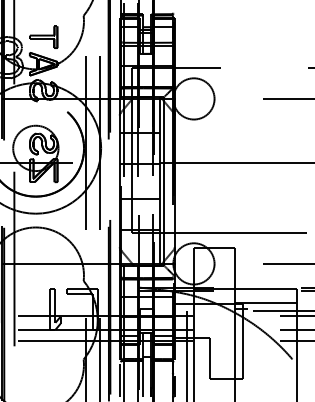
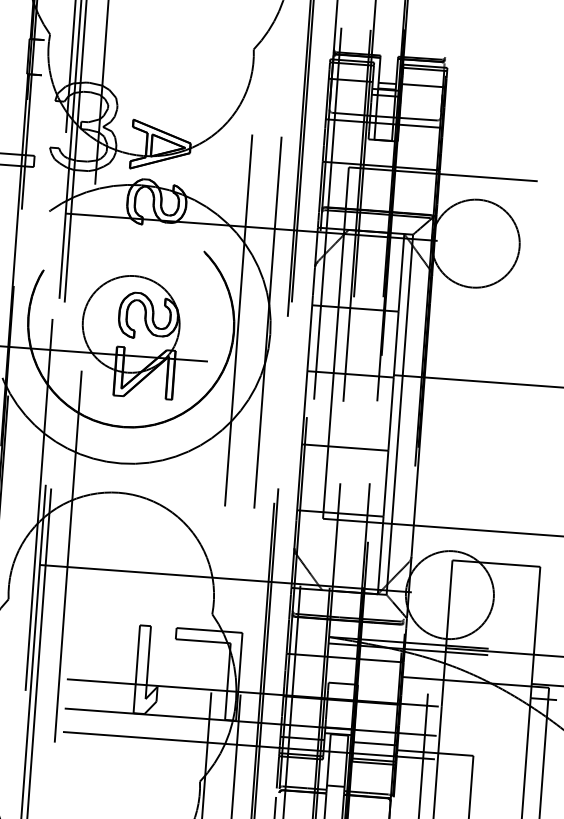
part: (43, 36) -> (164, 87), removed

